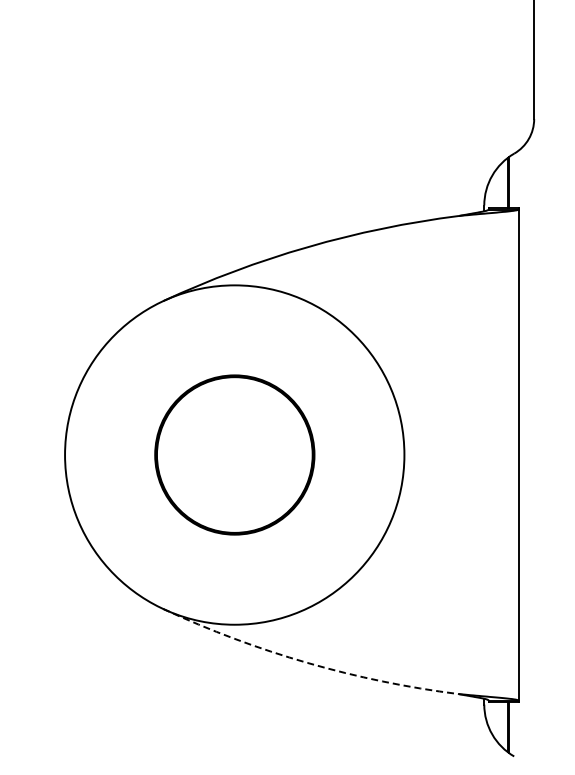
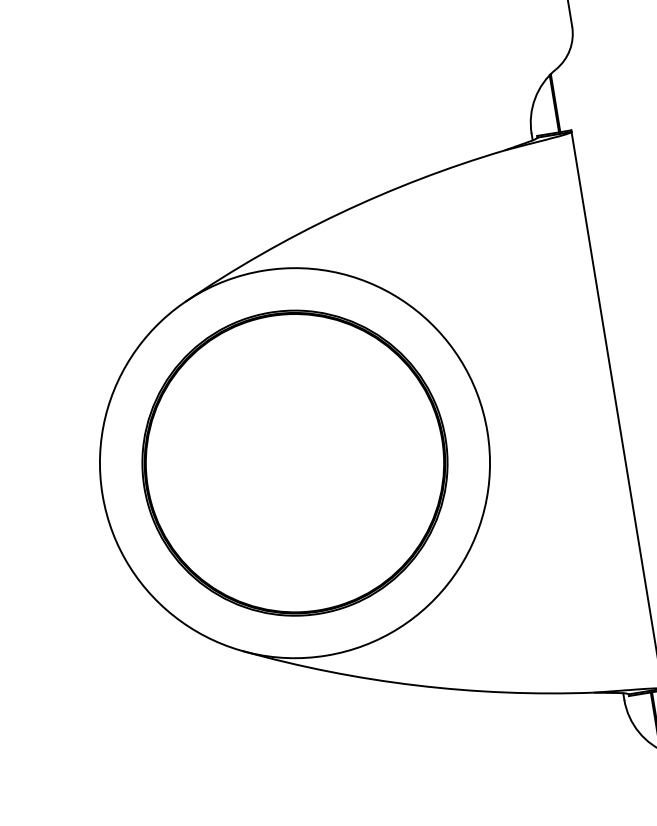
part: (234, 454) -> (294, 462), size x1.67
arc: (307, 662) -> (416, 684), dashed -> solid

